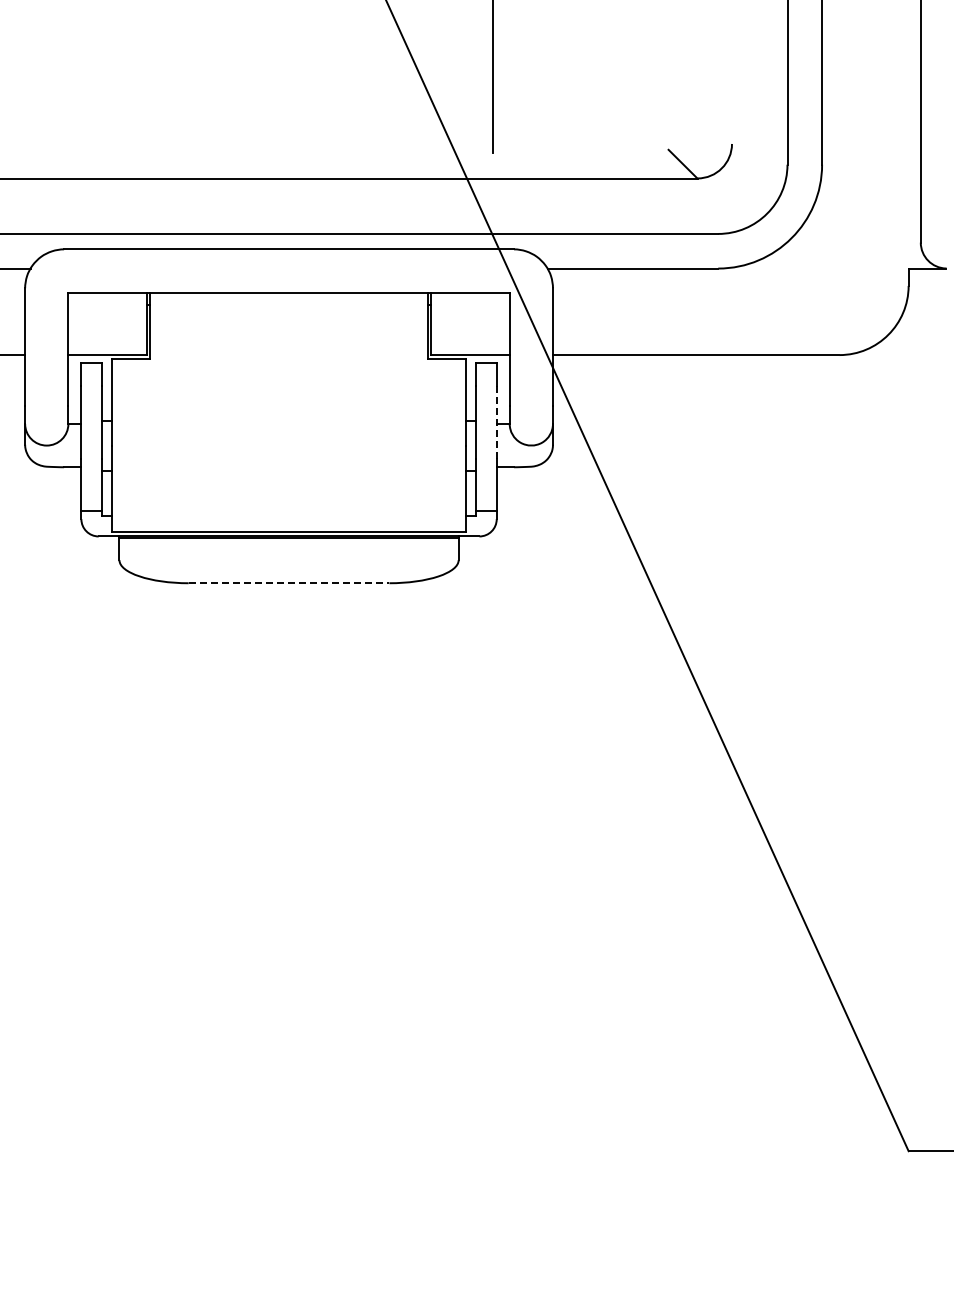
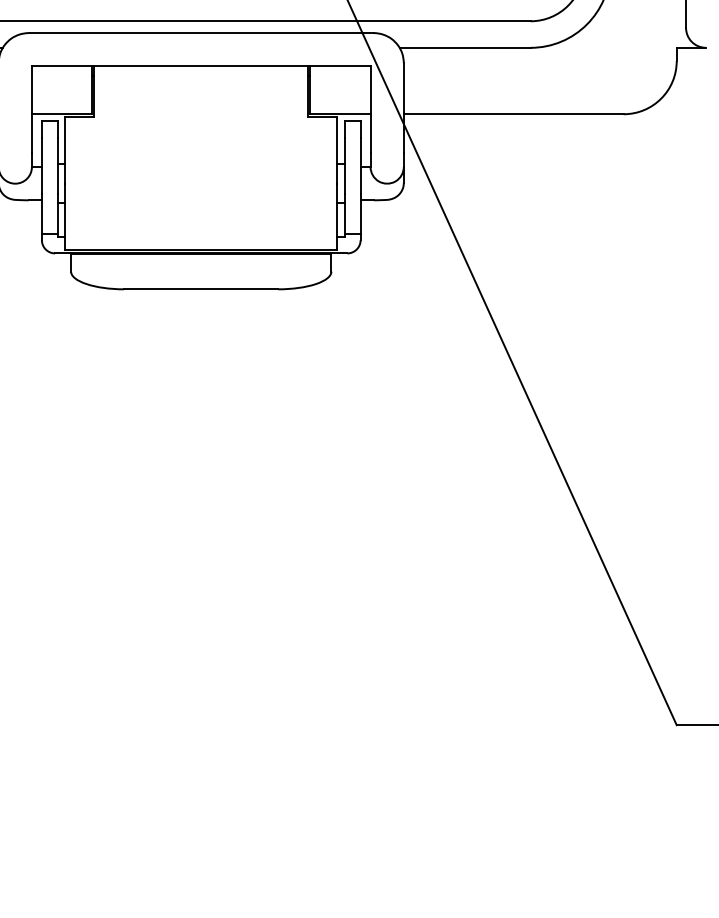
line: (496, 422) -> (360, 165), dashed -> solid
line: (289, 583) -> (201, 289), dashed -> solid

